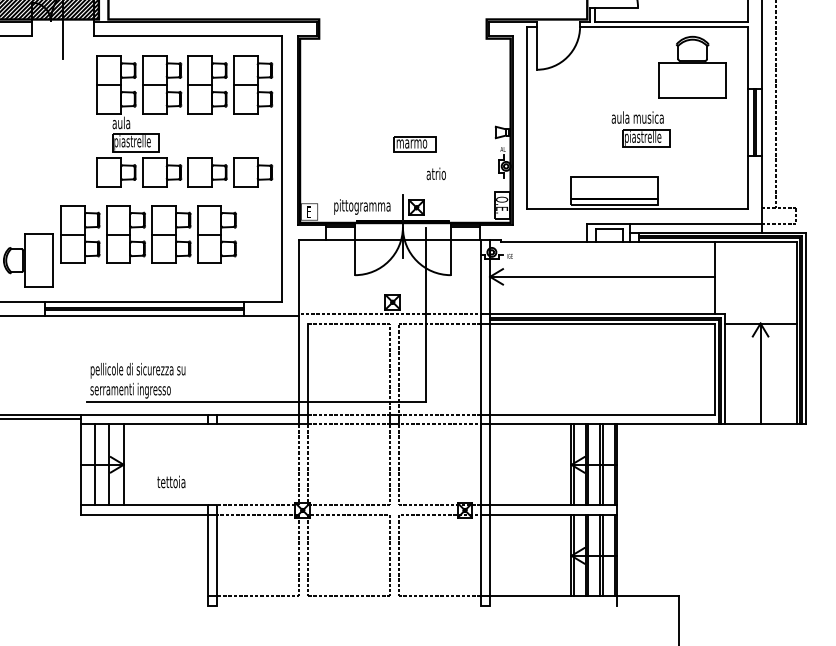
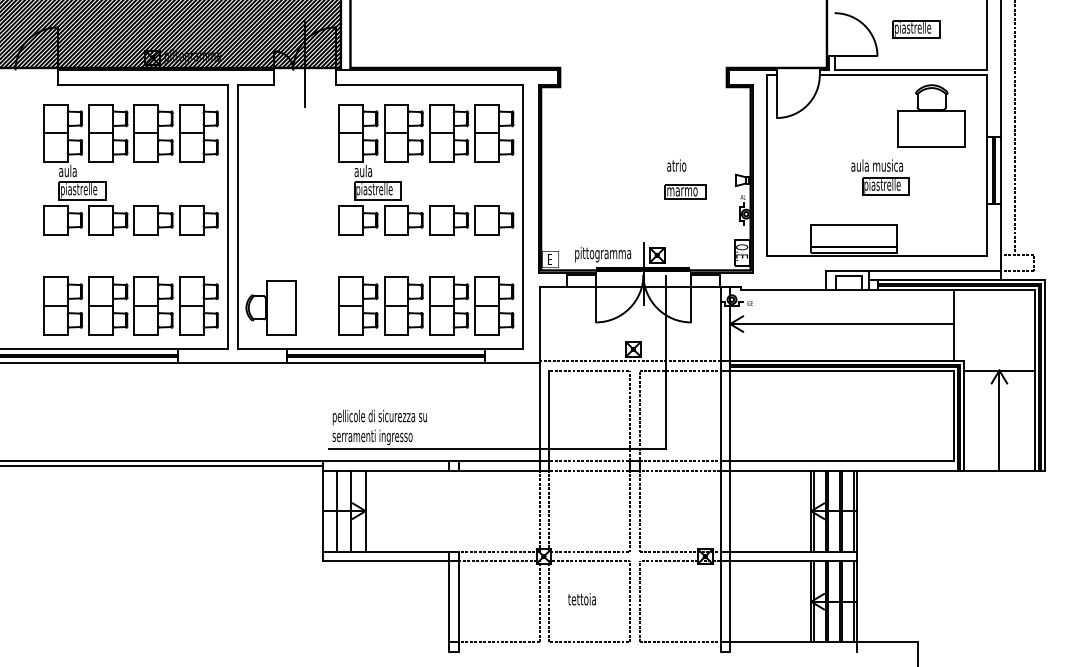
part: (414, 143) -> (685, 191), moved
text: (436, 173) -> (676, 165), moved
part: (148, 234) -> (426, 305), moved
text: (170, 482) -> (581, 599), moved

